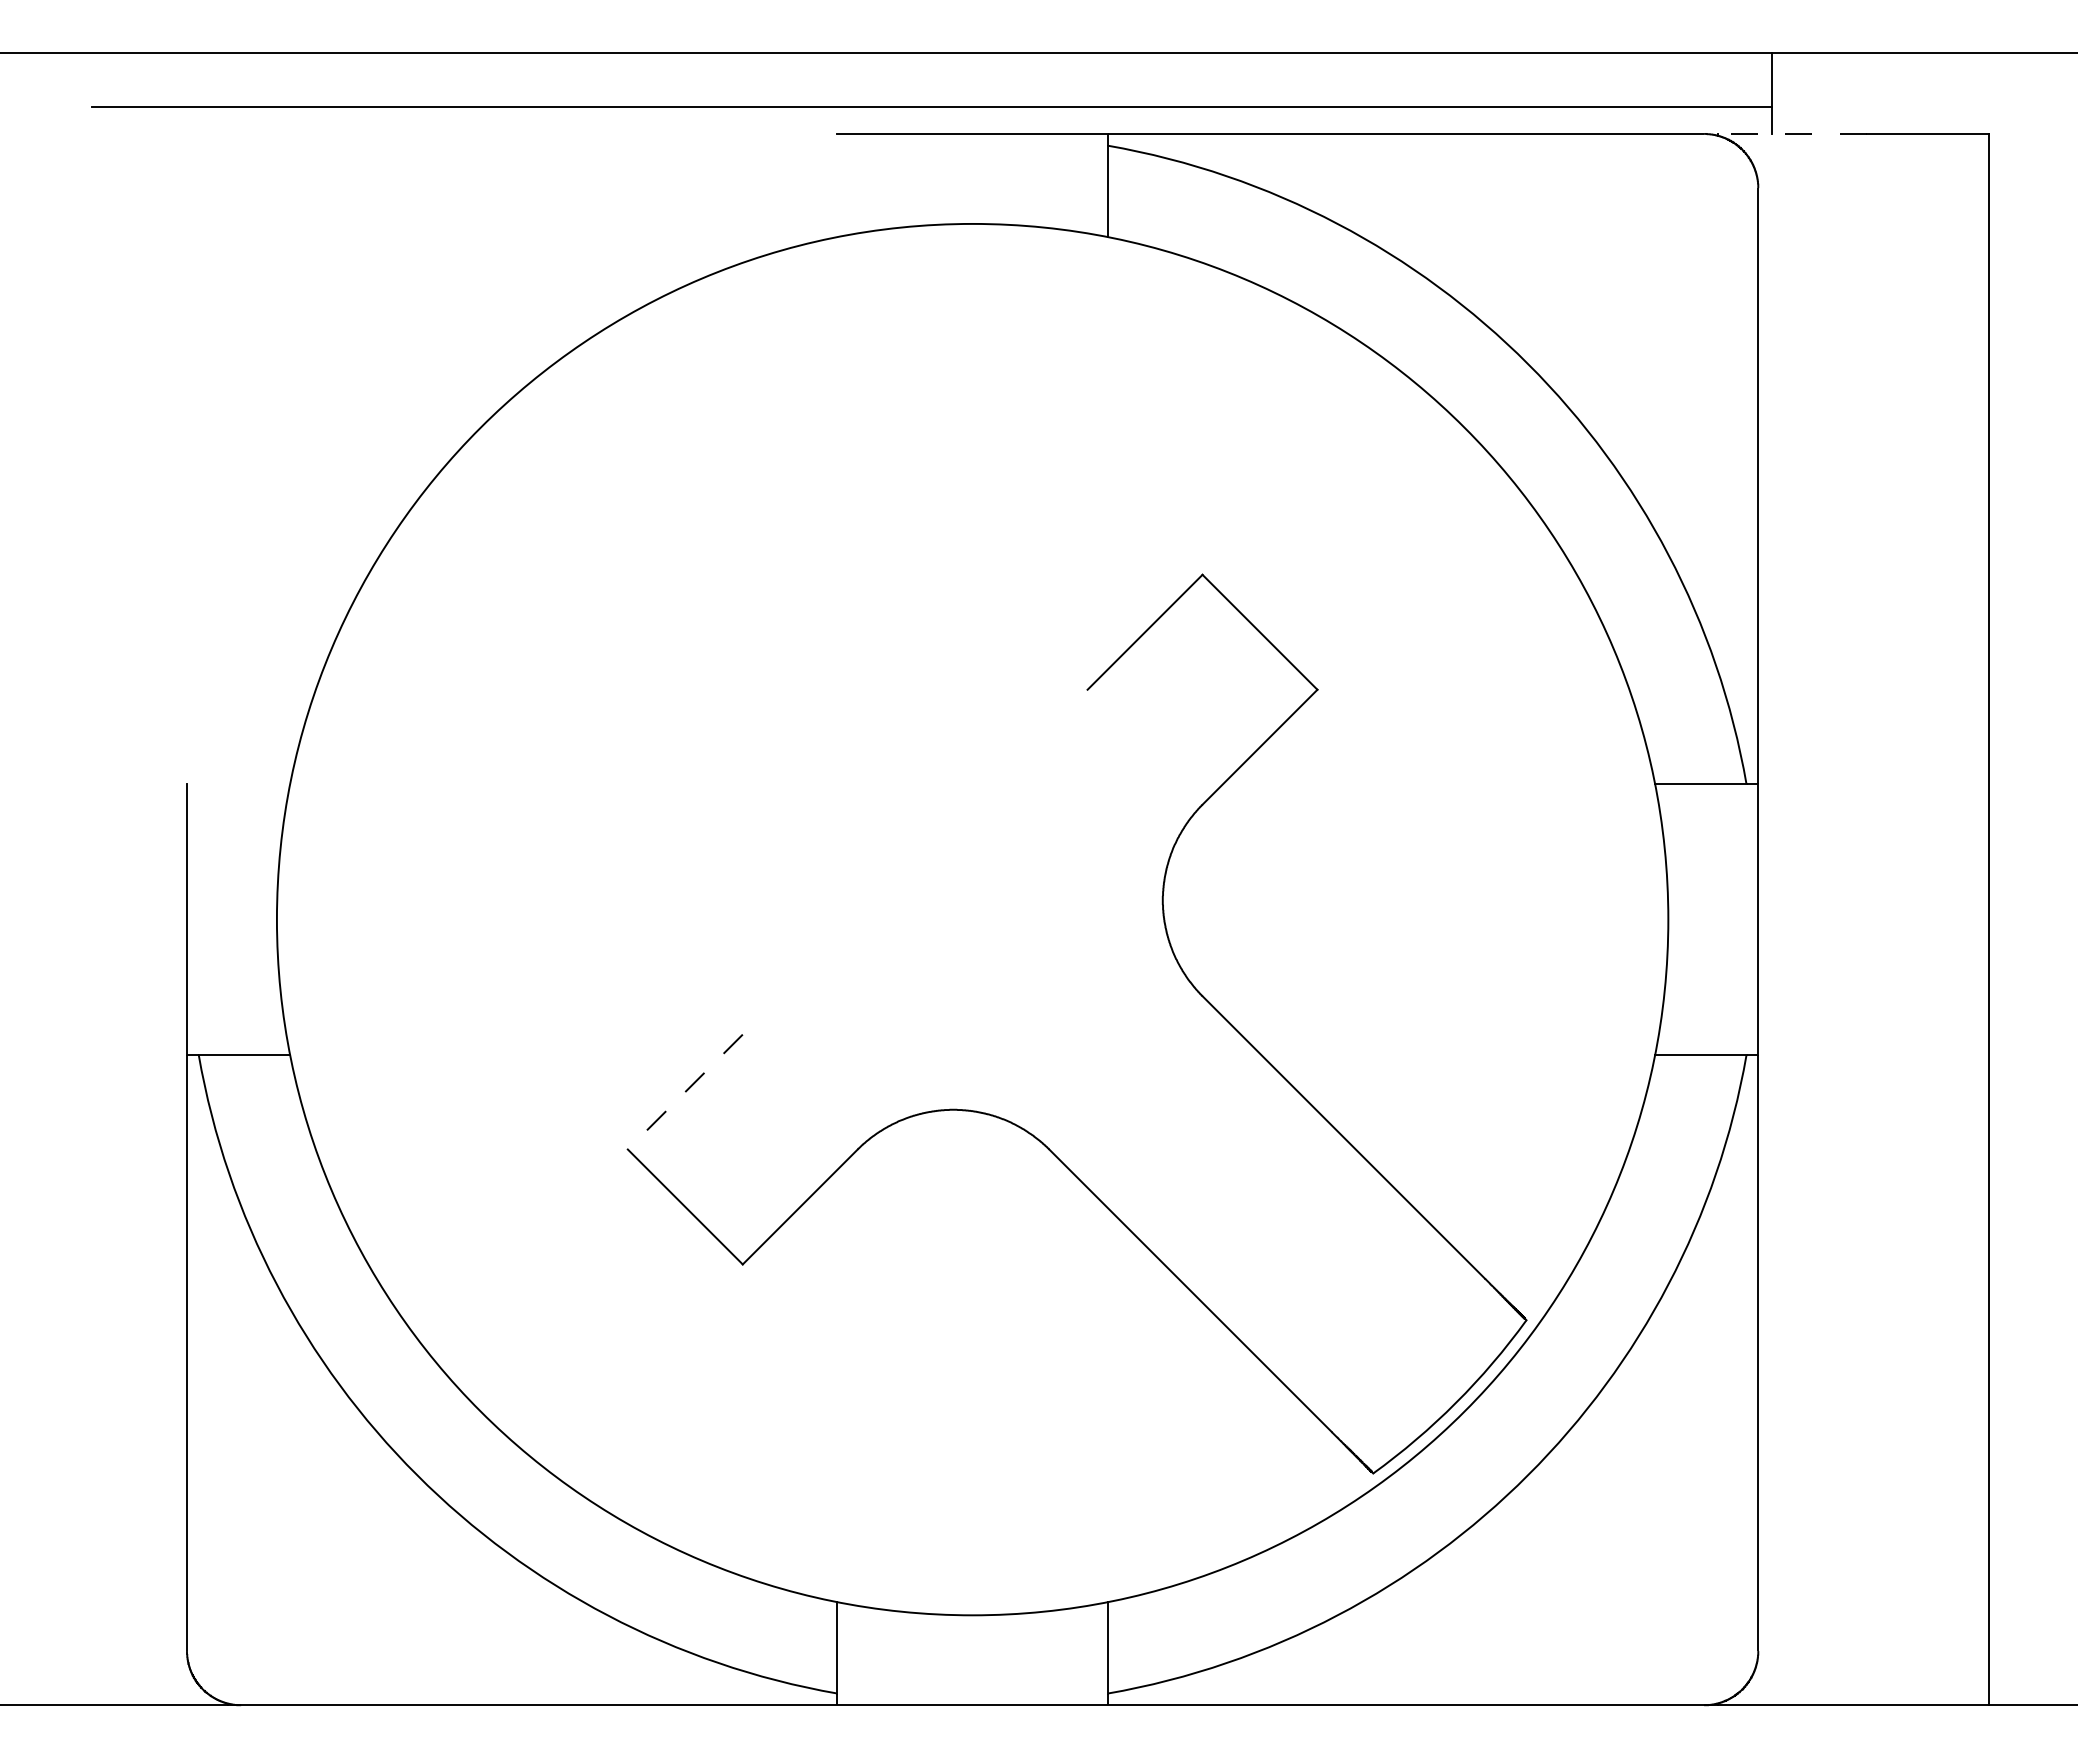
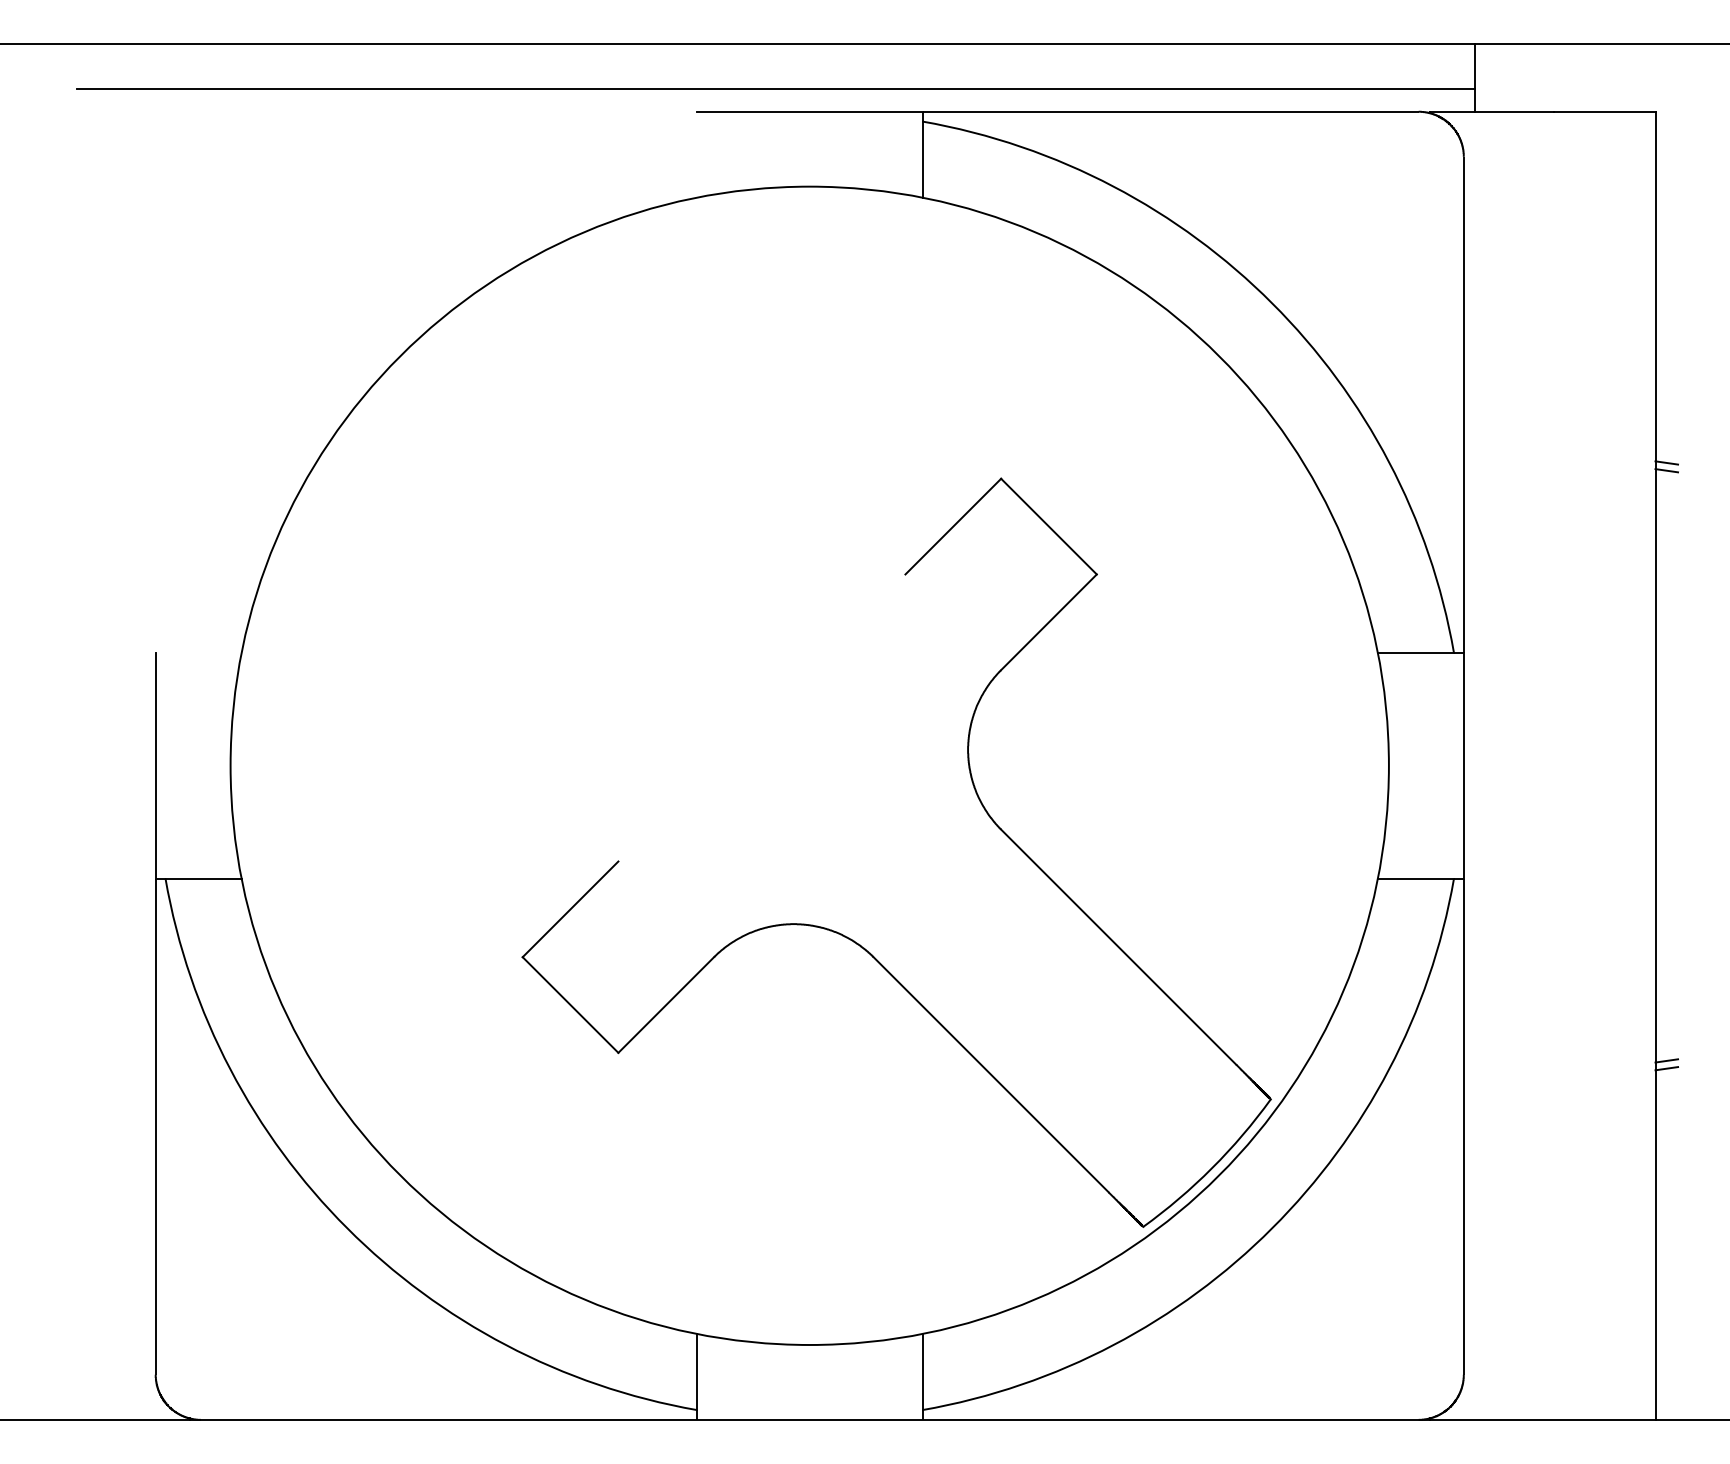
line: (1791, 134) -> (1491, 112), dashed -> solid
line: (2001, 555) -> (1666, 462), added
line: (2001, 565) -> (1666, 471), added
line: (684, 1092) -> (569, 909), dashed -> solid
line: (2001, 1274) -> (1666, 1061), added
line: (2001, 1283) -> (1666, 1068), added

